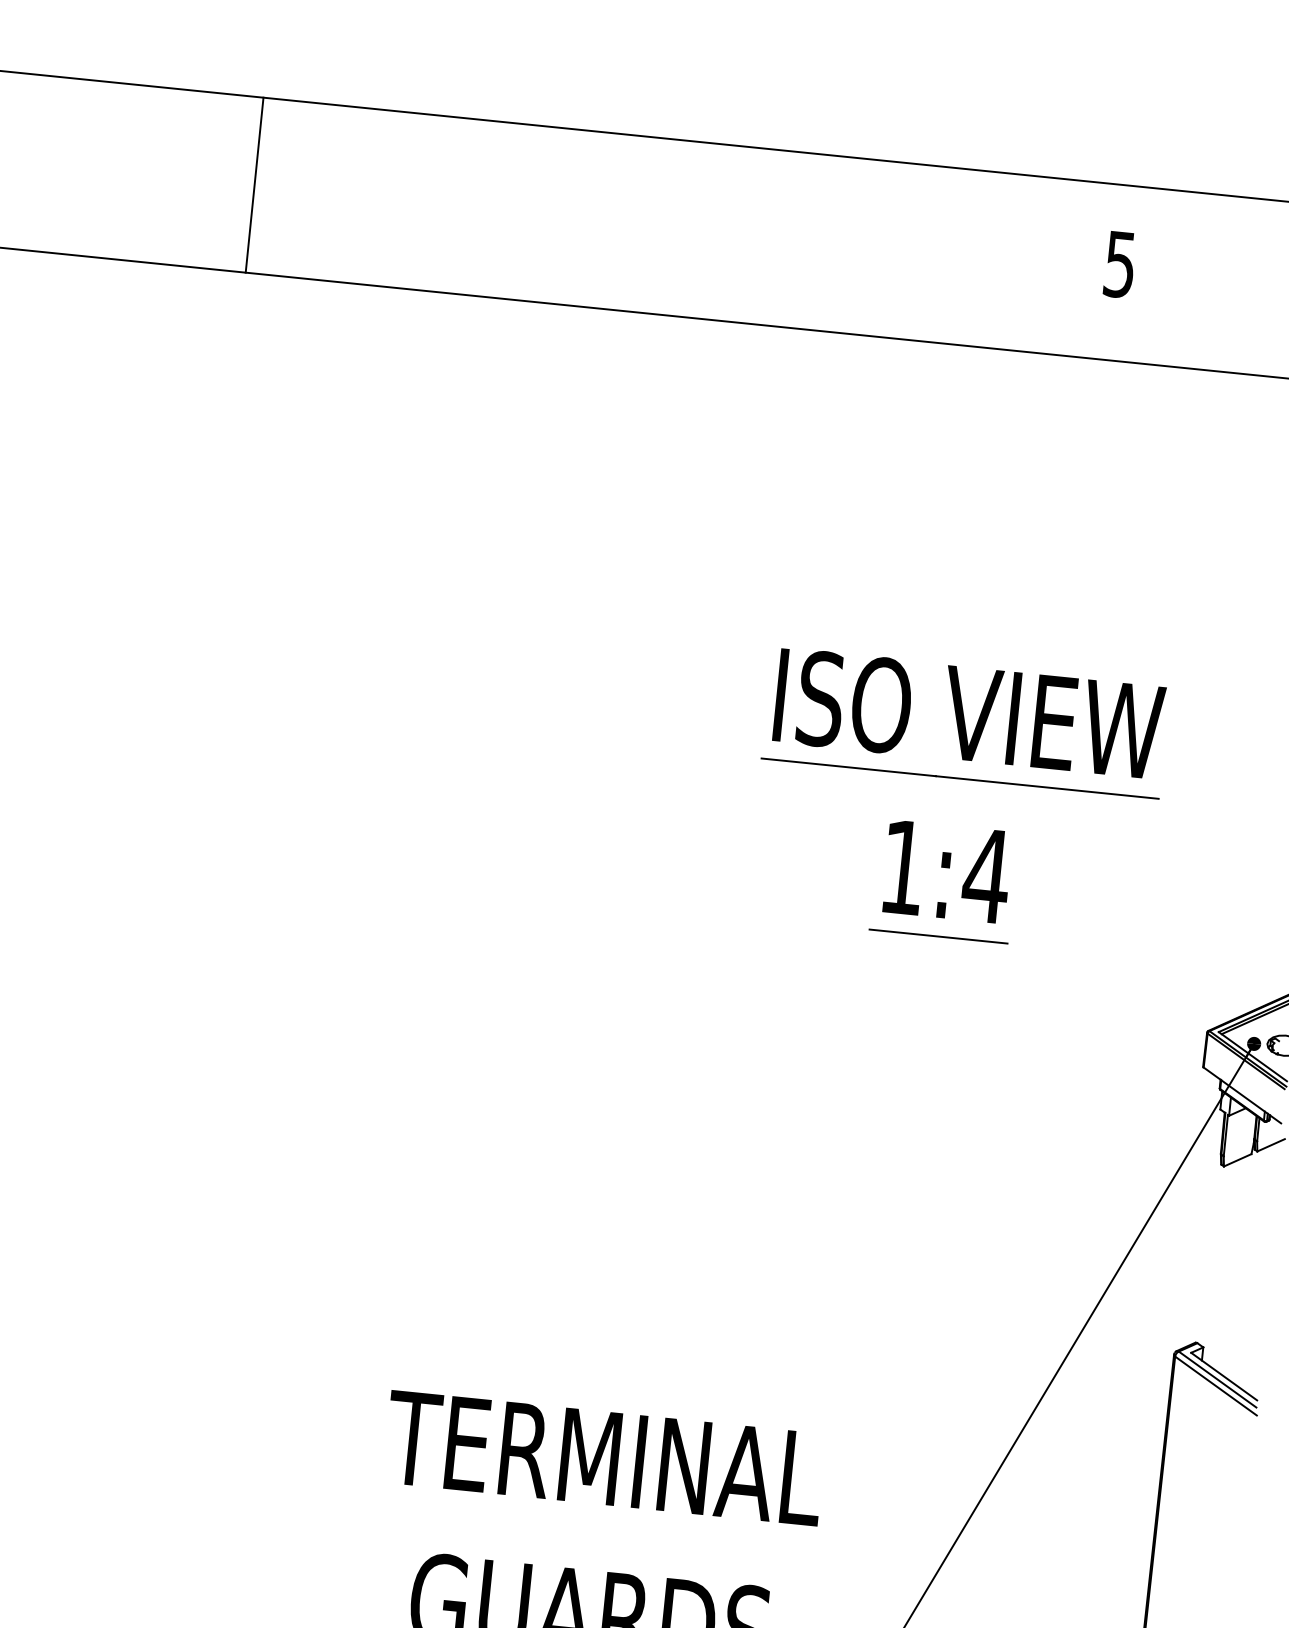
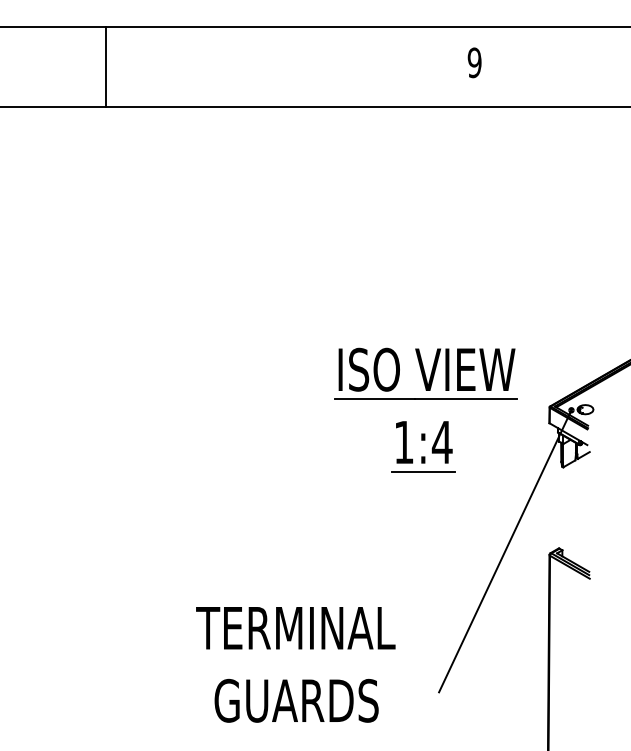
line: (254, 184) -> (106, 66), moved
text: (1119, 263) -> (474, 62), 5 -> 9
part: (959, 778) -> (425, 399), moved

